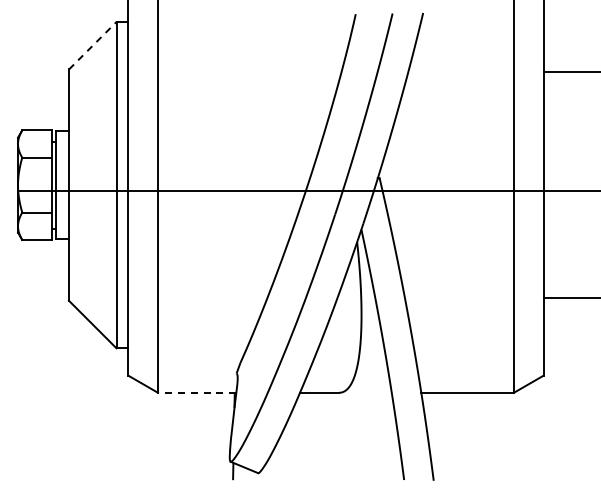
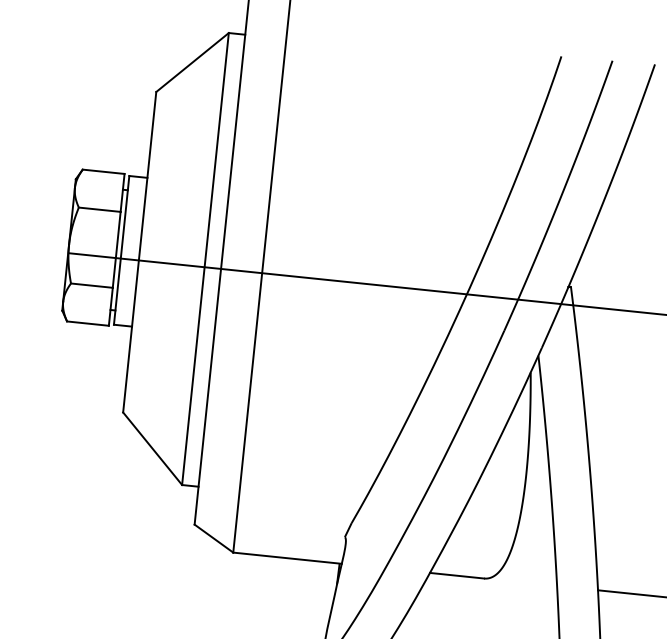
line: (92, 45) -> (192, 62), dashed -> solid
line: (196, 392) -> (286, 557), dashed -> solid

